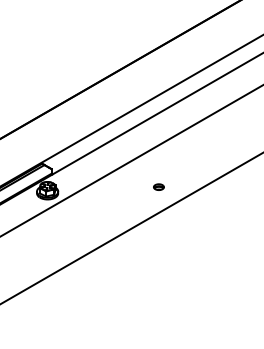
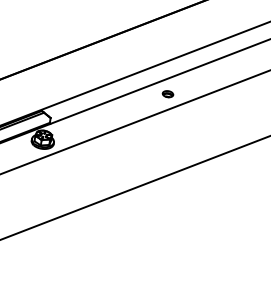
part: (158, 186) -> (167, 93), moved

